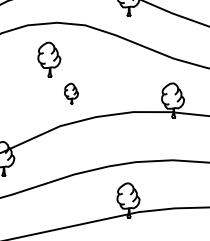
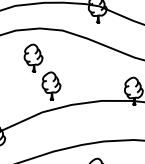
part: (71, 93) -> (51, 85), size x1.67

